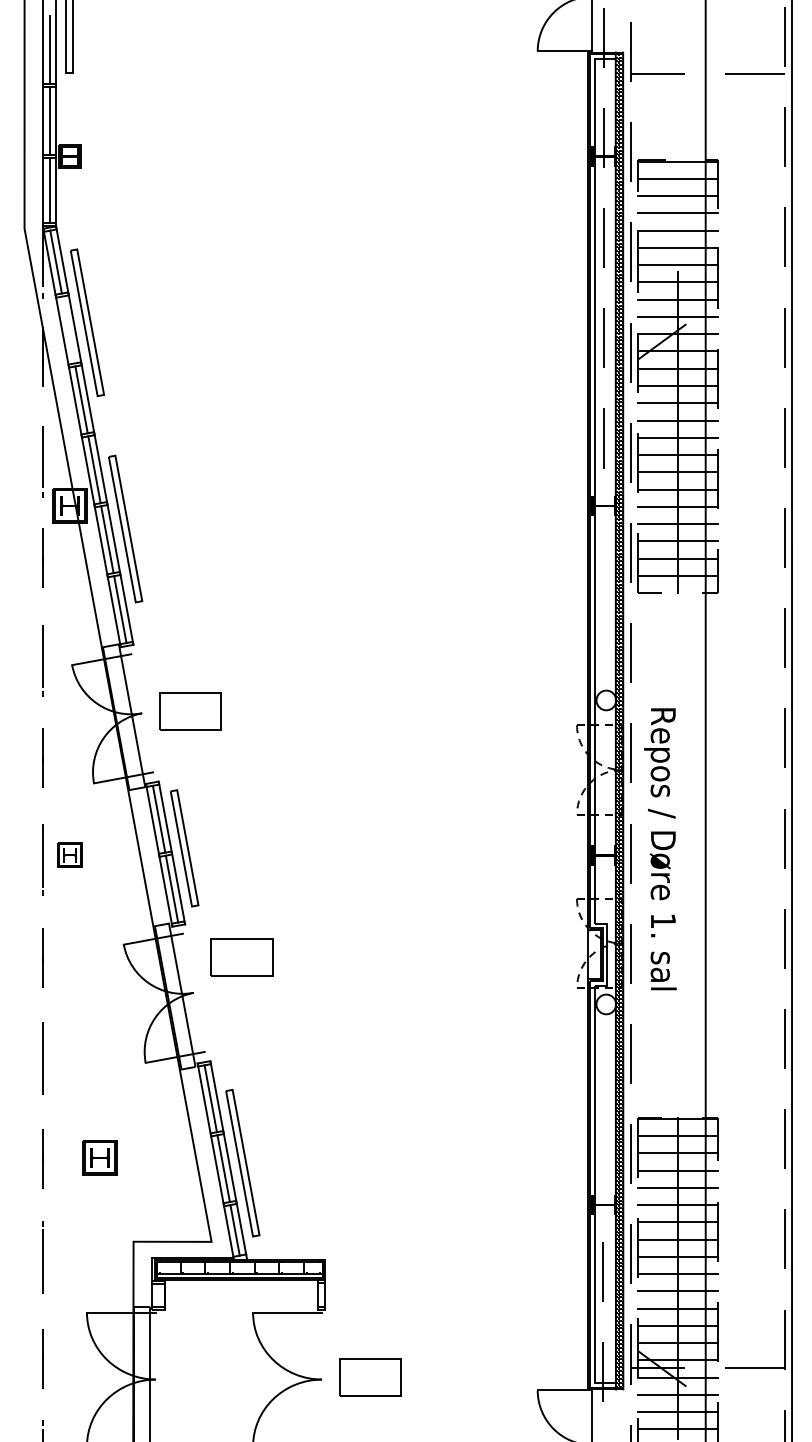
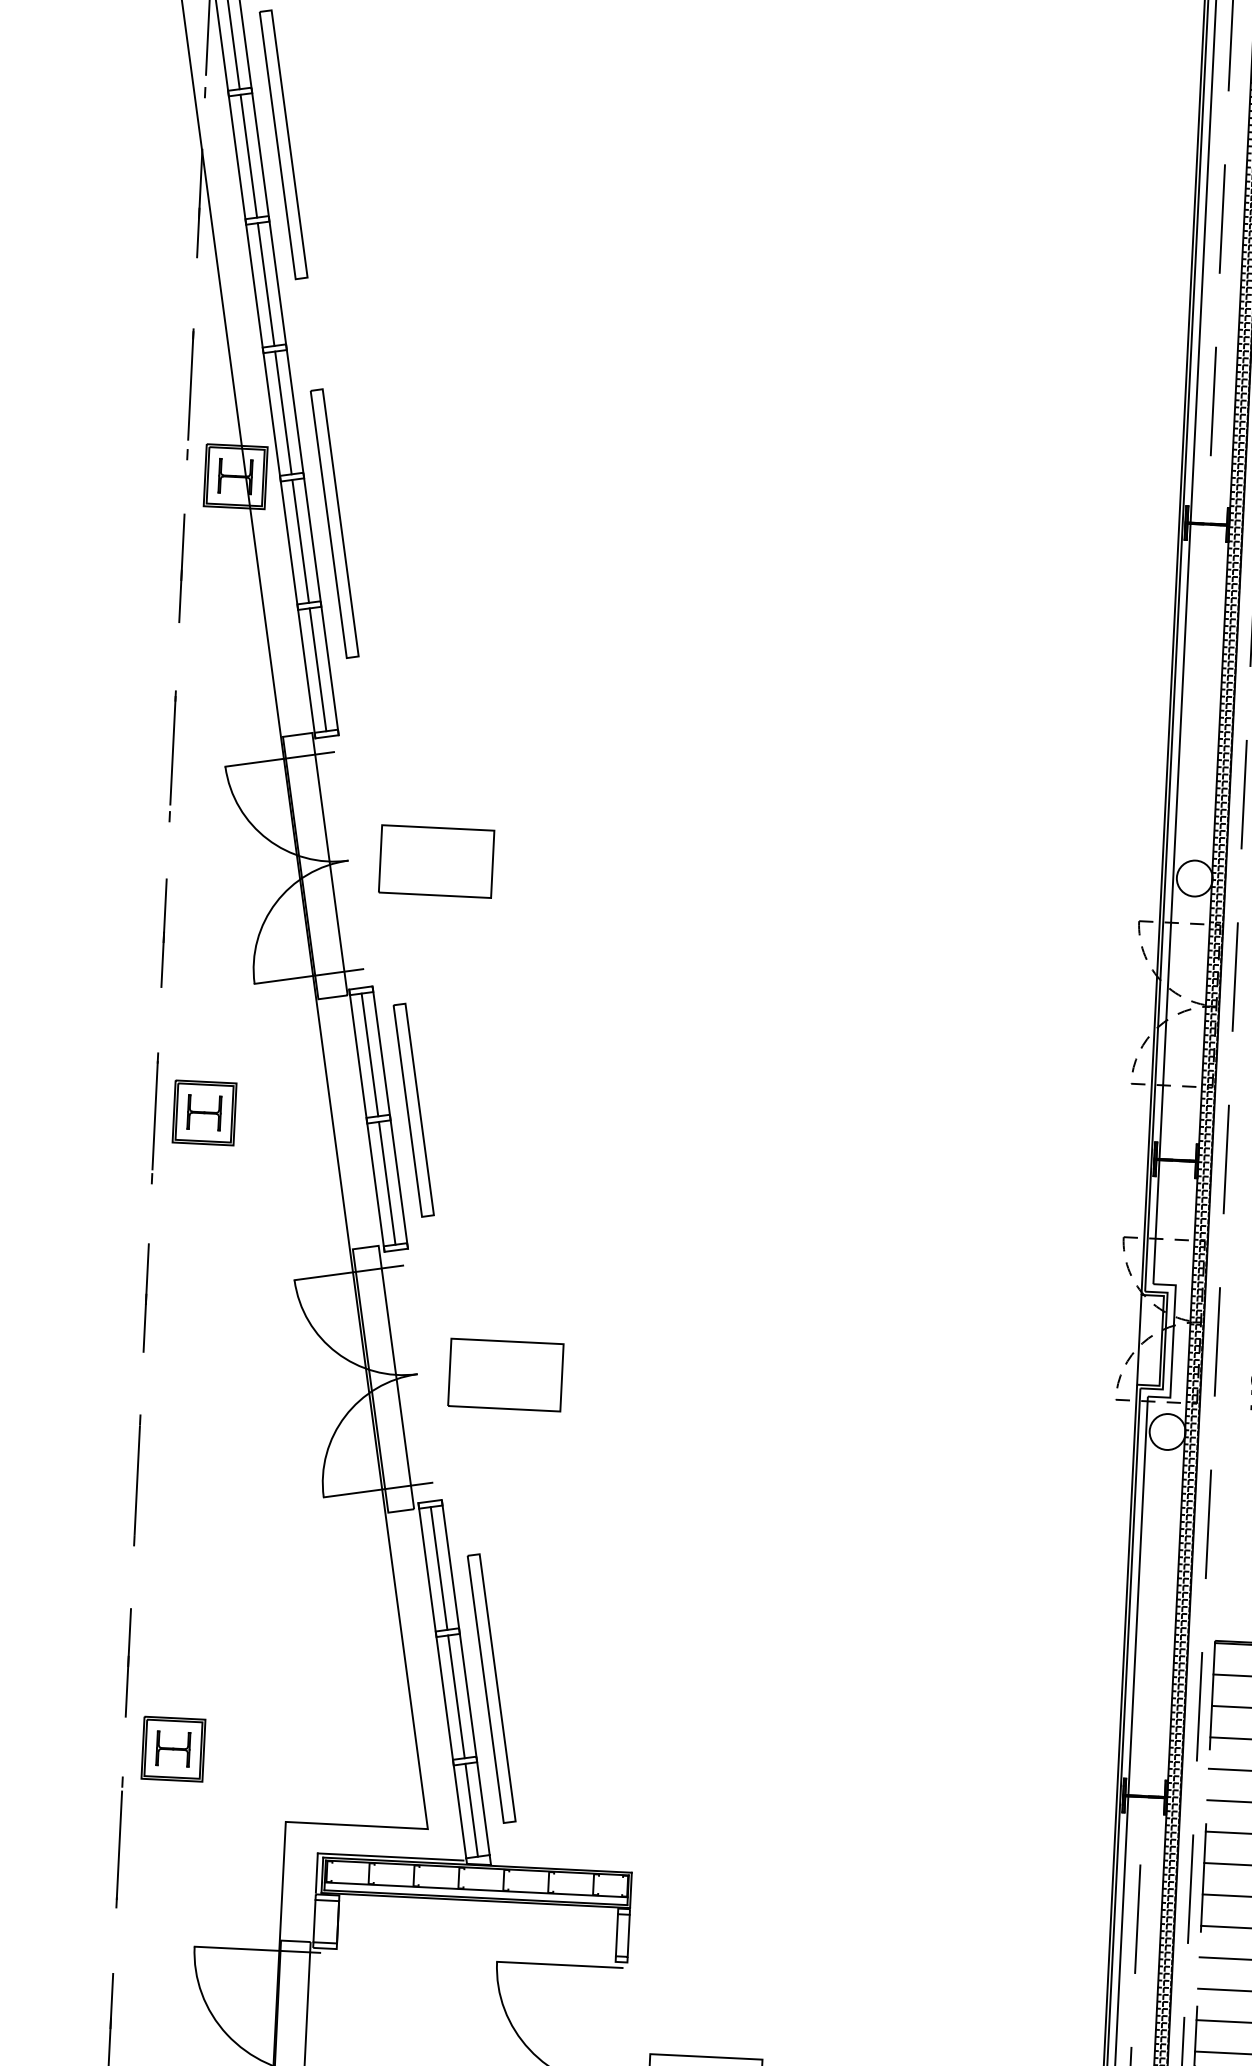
line: (68, 329) -> (248, 155), added
part: (69, 854) -> (203, 1111), size x1.43
part: (241, 957) -> (504, 1375), moved
part: (99, 1157) -> (172, 1748), moved

